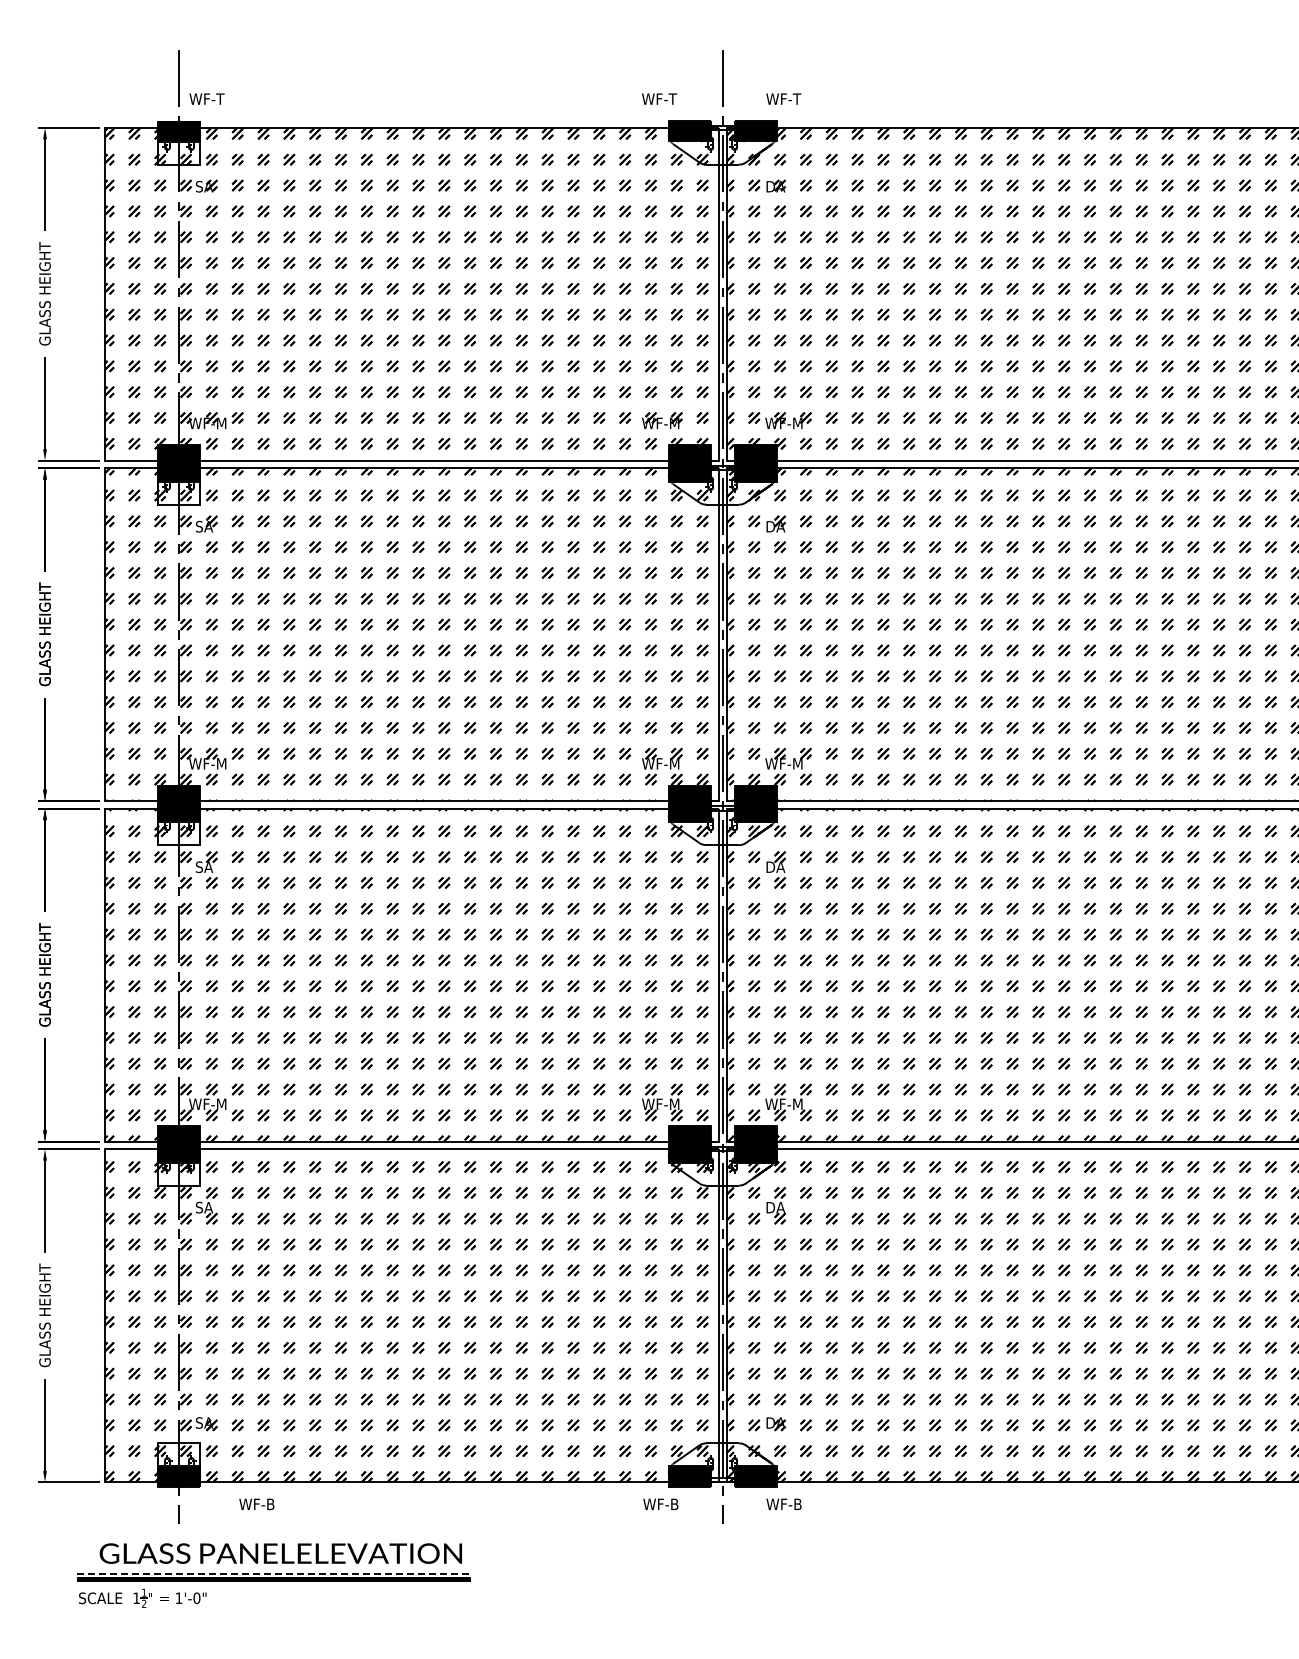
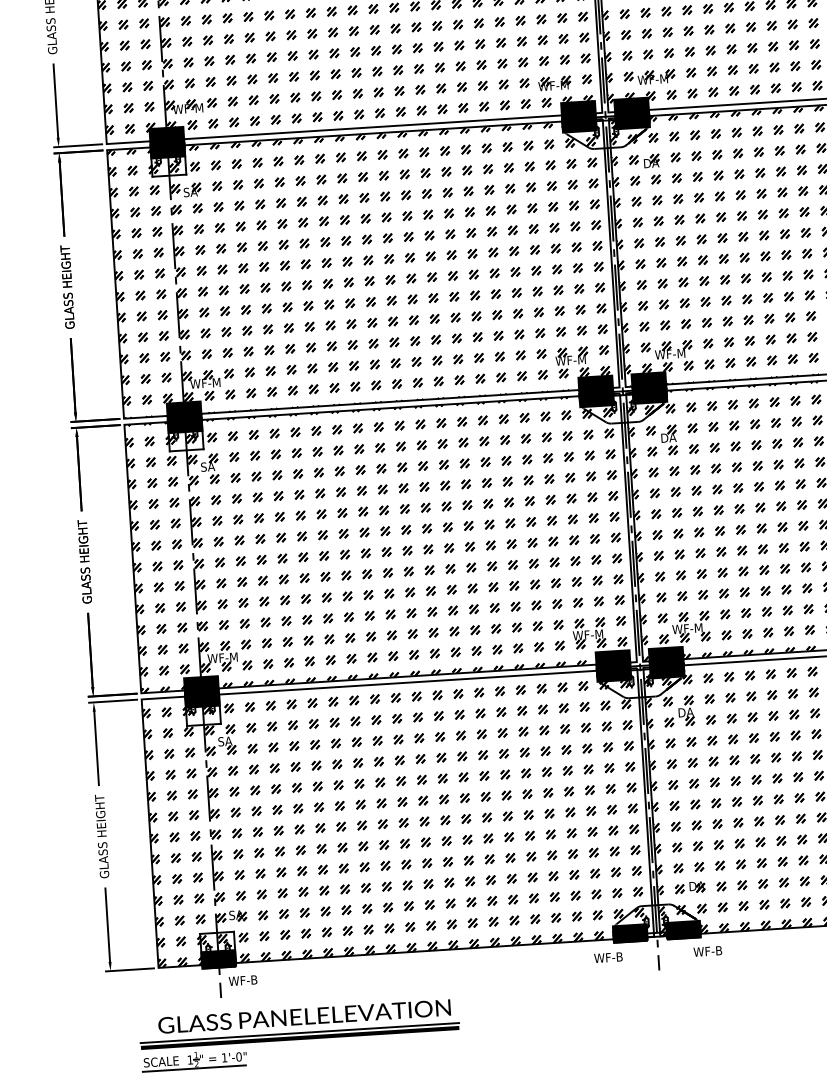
text: (256, 1503) -> (242, 979), moved
line: (274, 1573) -> (300, 1033), dashed -> solid
line: (140, 1609) -> (194, 1068), added

